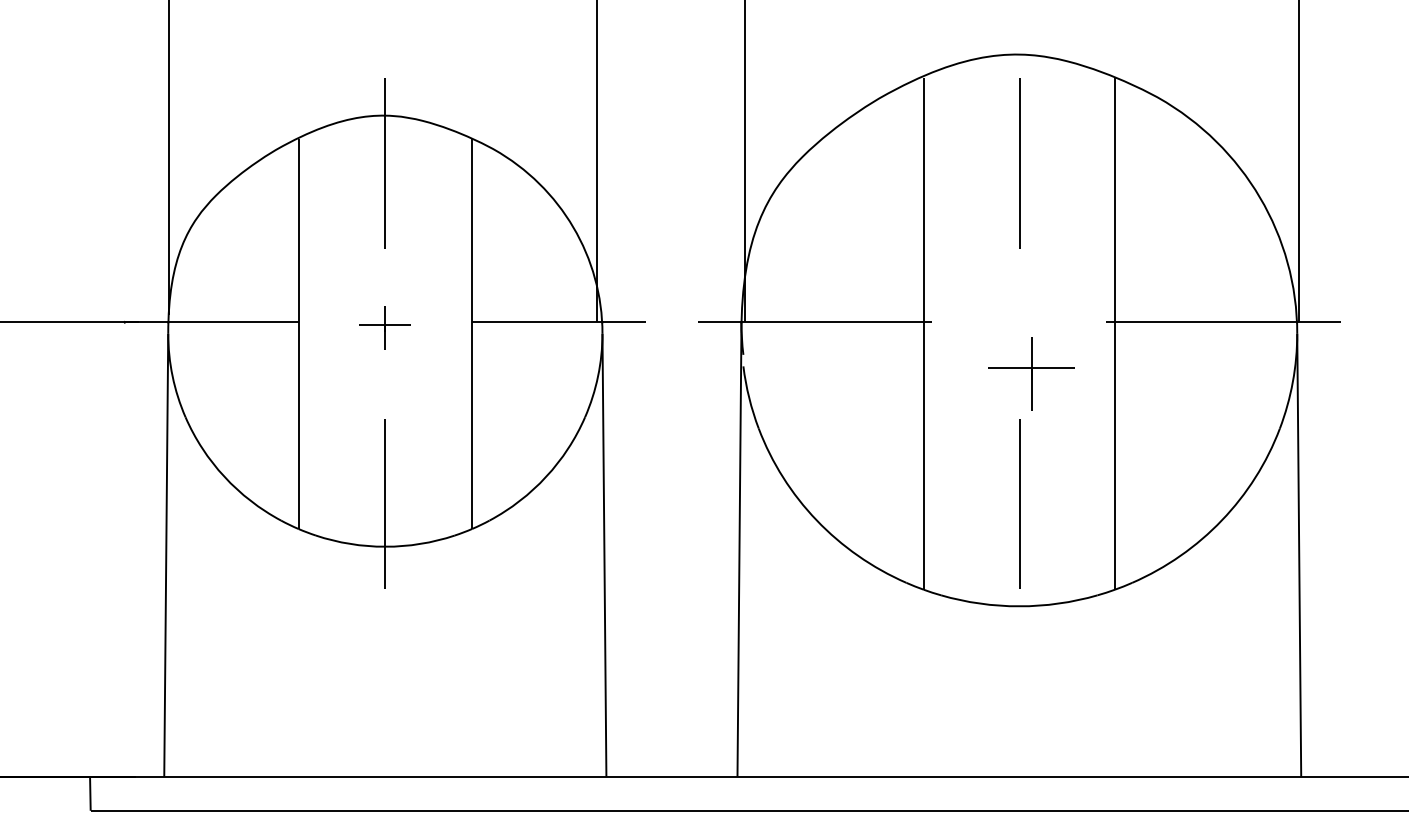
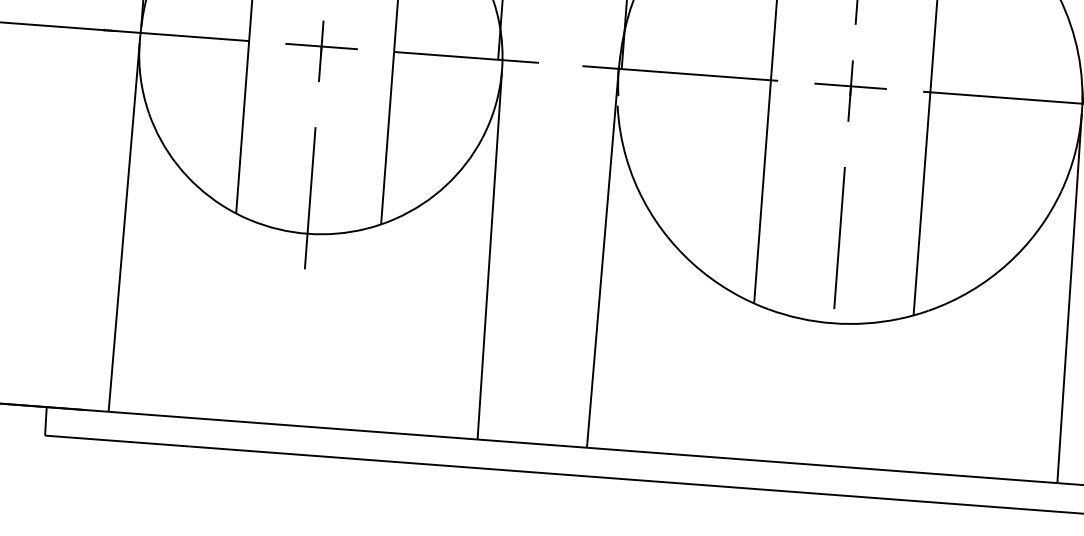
part: (385, 327) -> (321, 50), size x1.67
part: (1031, 373) -> (850, 90), moved

